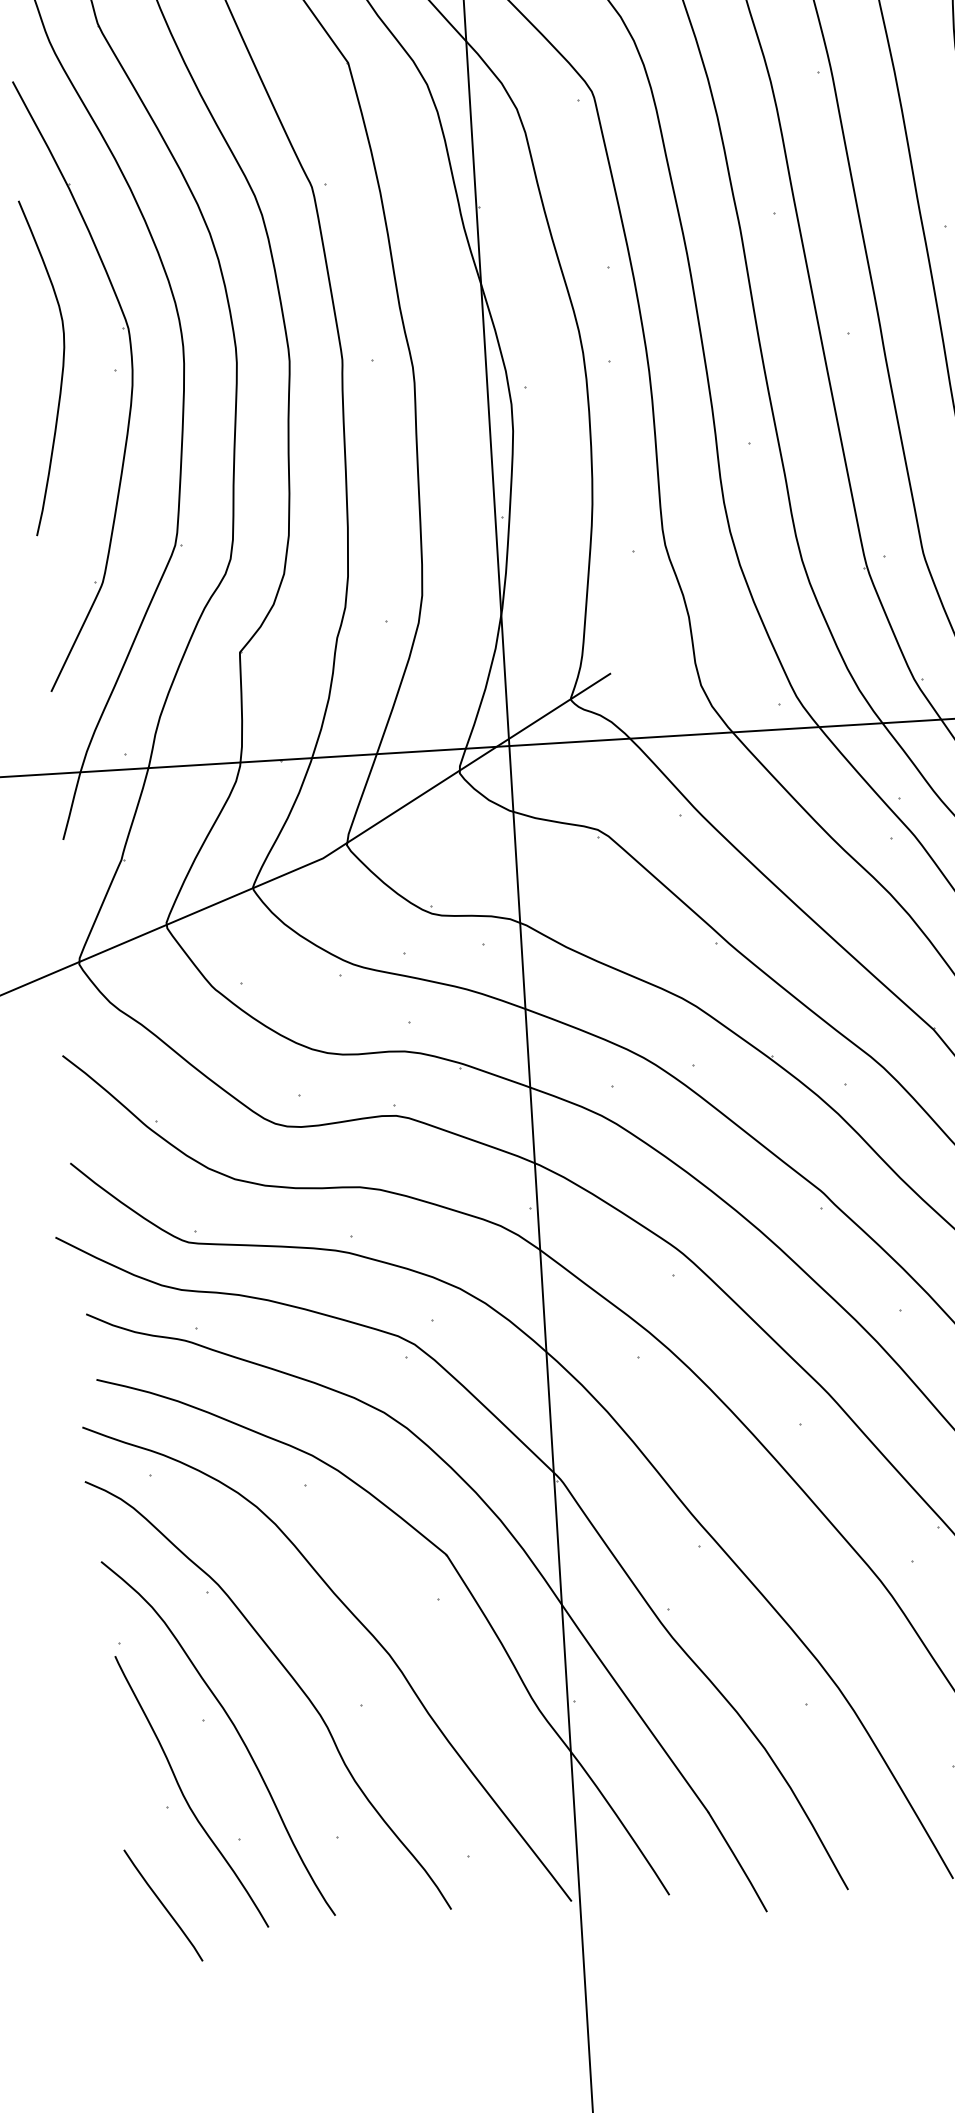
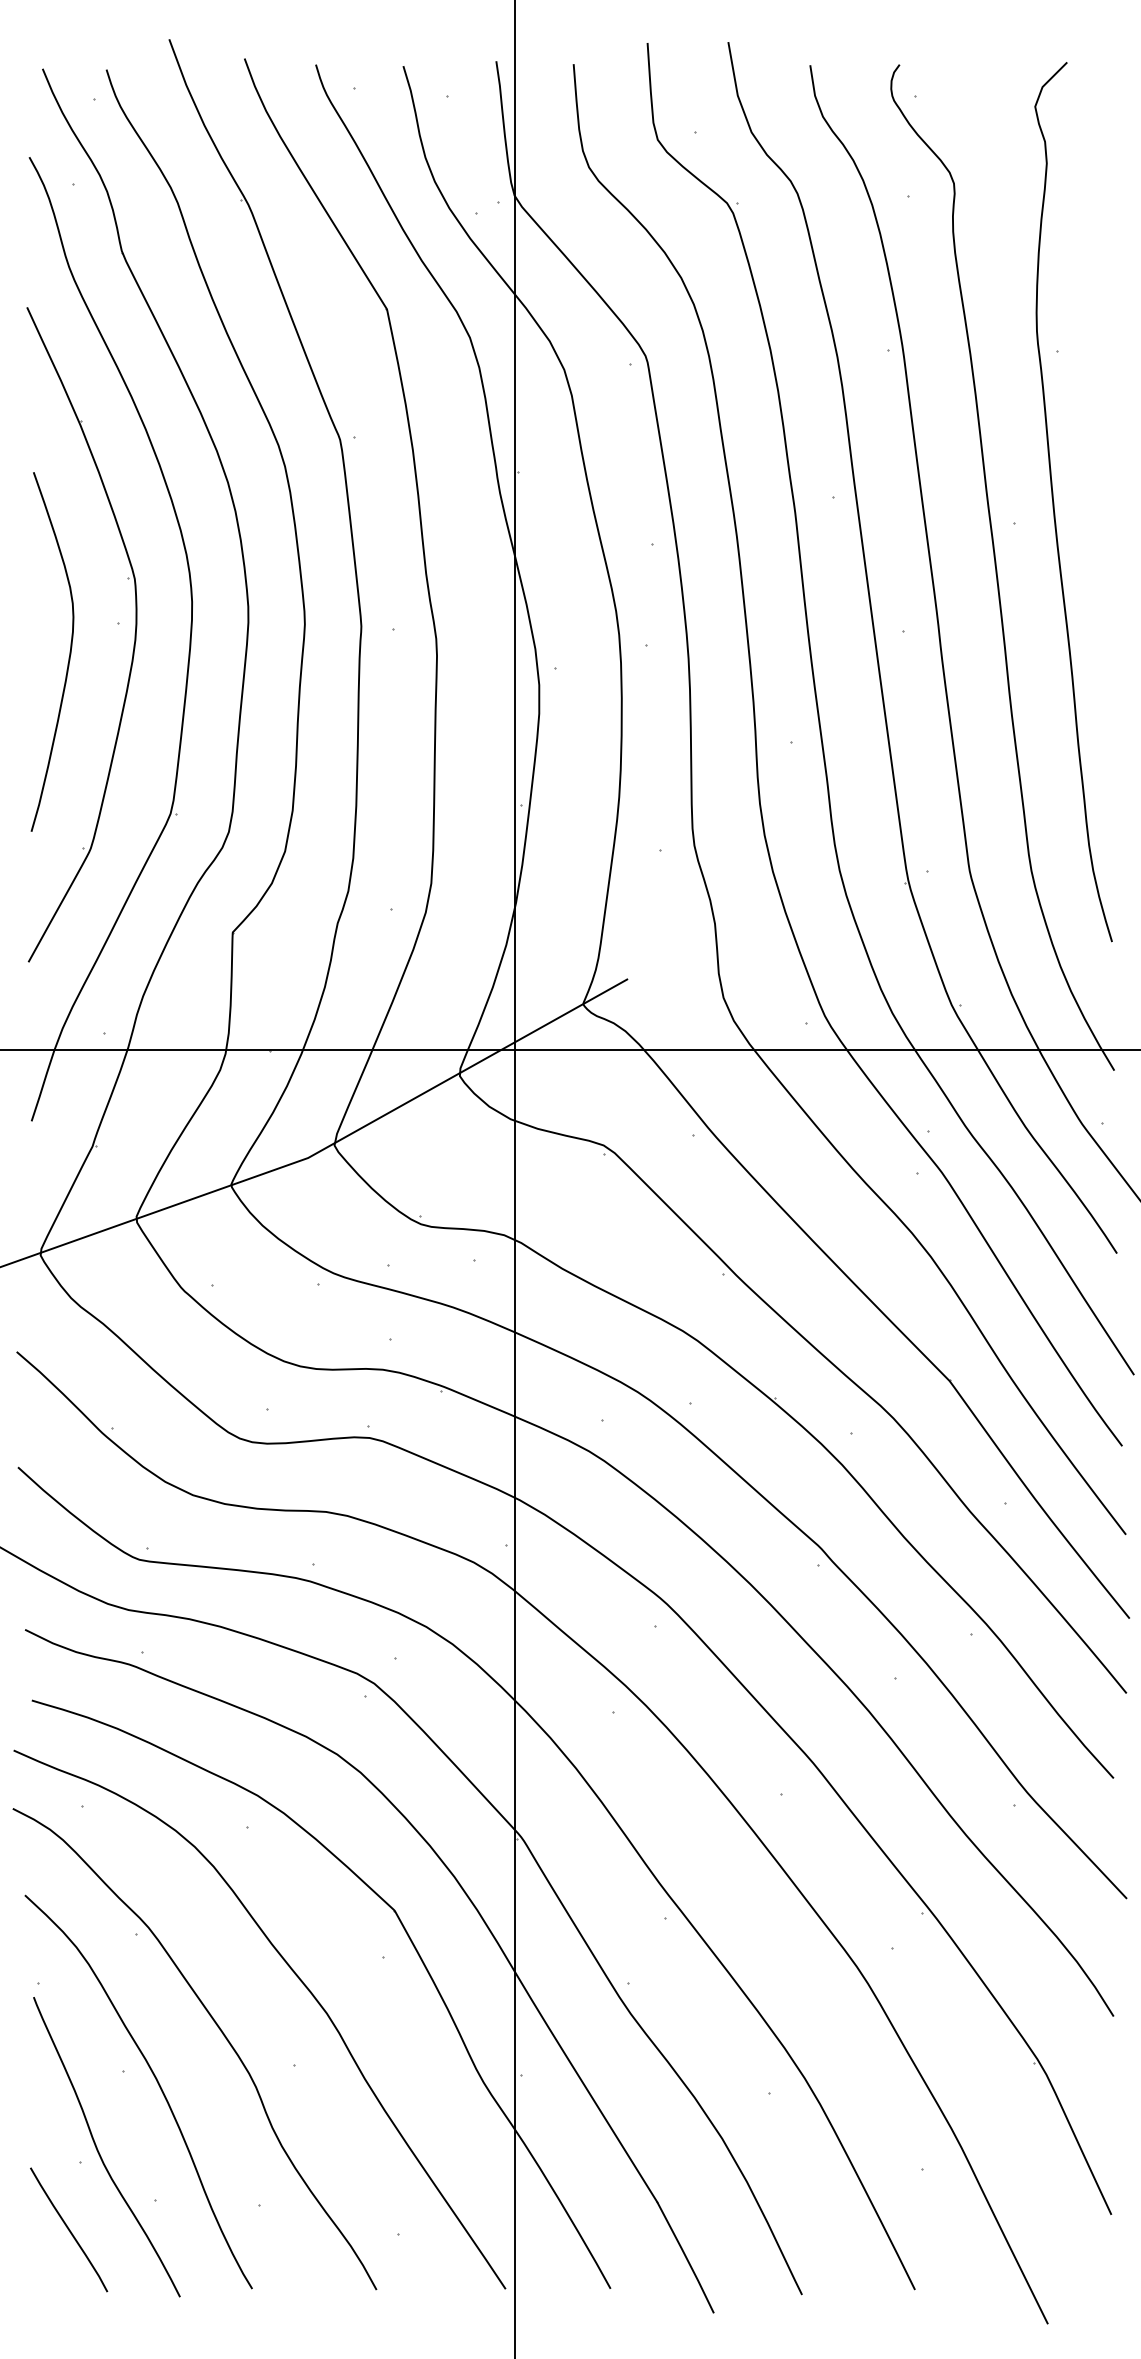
curve: (62, 365) -> (69, 651), moved
curve: (163, 1905) -> (69, 2229), moved

